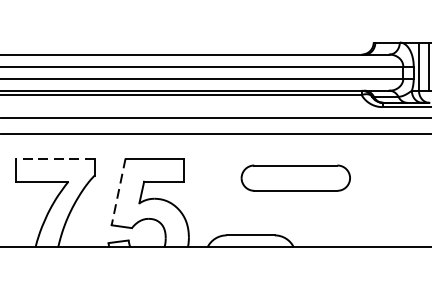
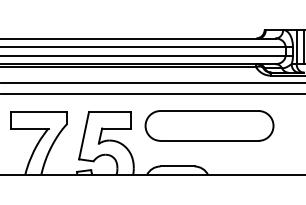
line: (55, 159) -> (39, 112), dashed -> solid
part: (295, 177) -> (209, 125), size x1.67
line: (117, 193) -> (83, 136), dashed -> solid

